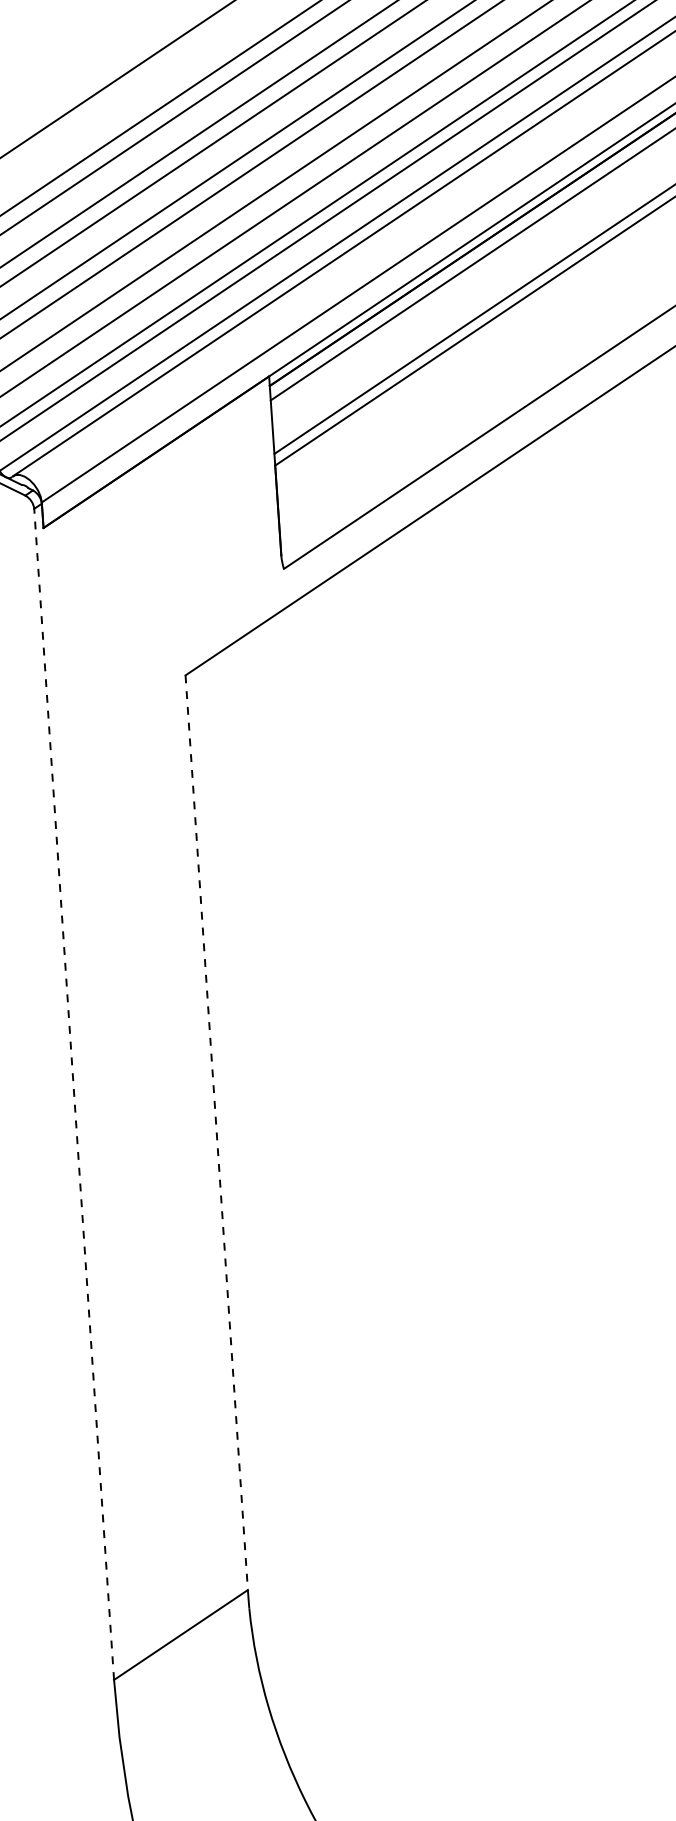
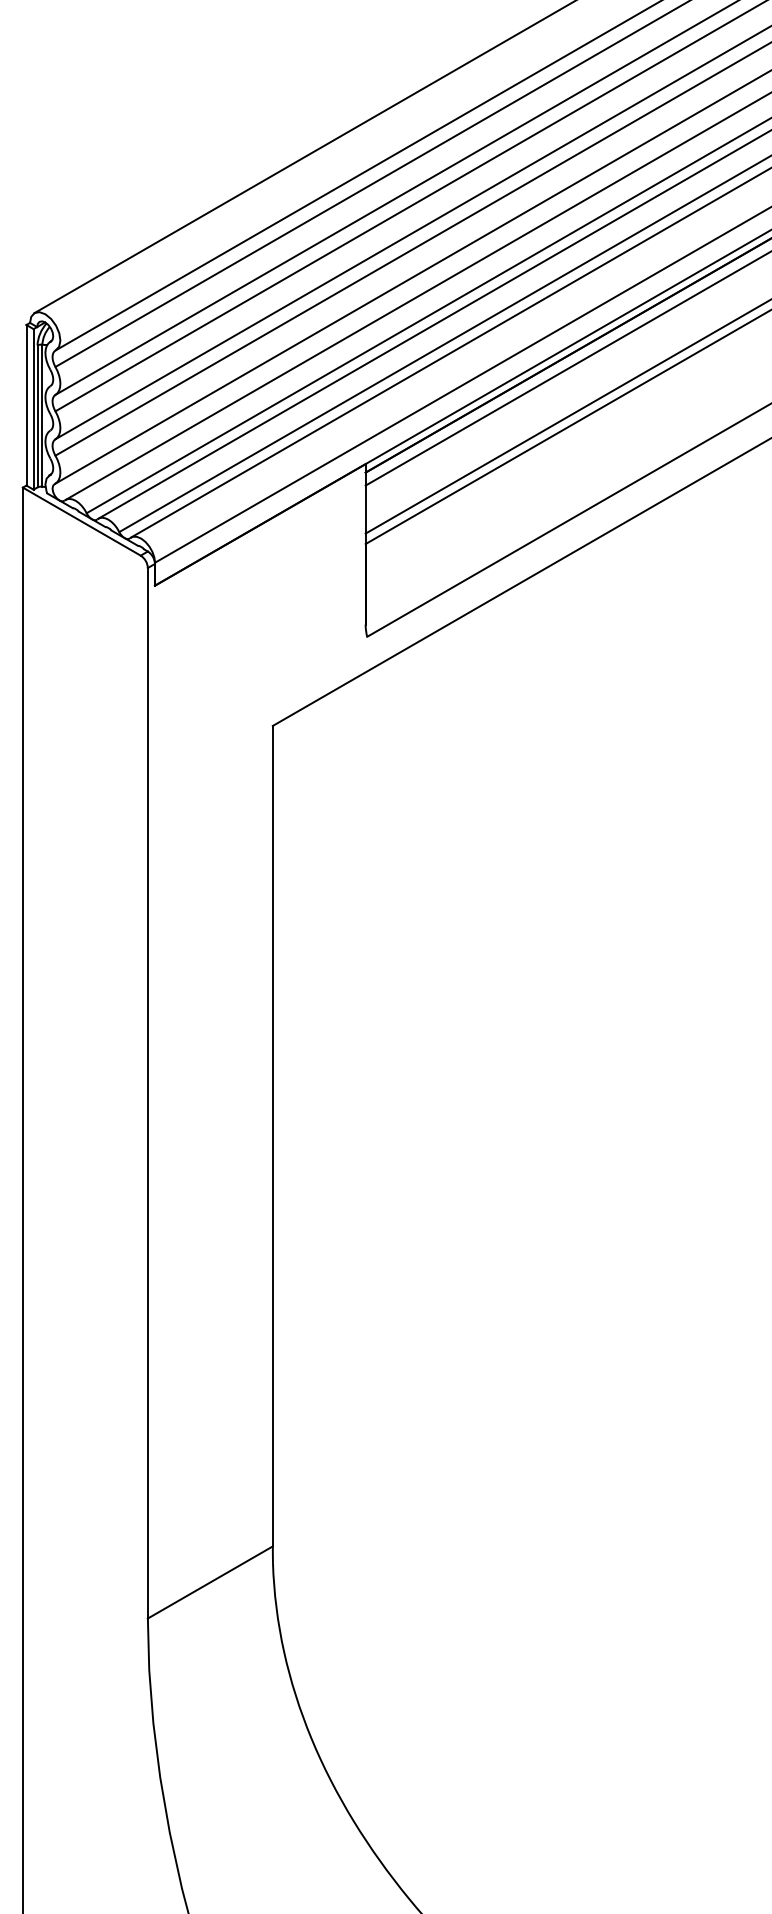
line: (73, 1093) -> (147, 1092), dashed -> solid
line: (216, 1133) -> (272, 1136), dashed -> solid

